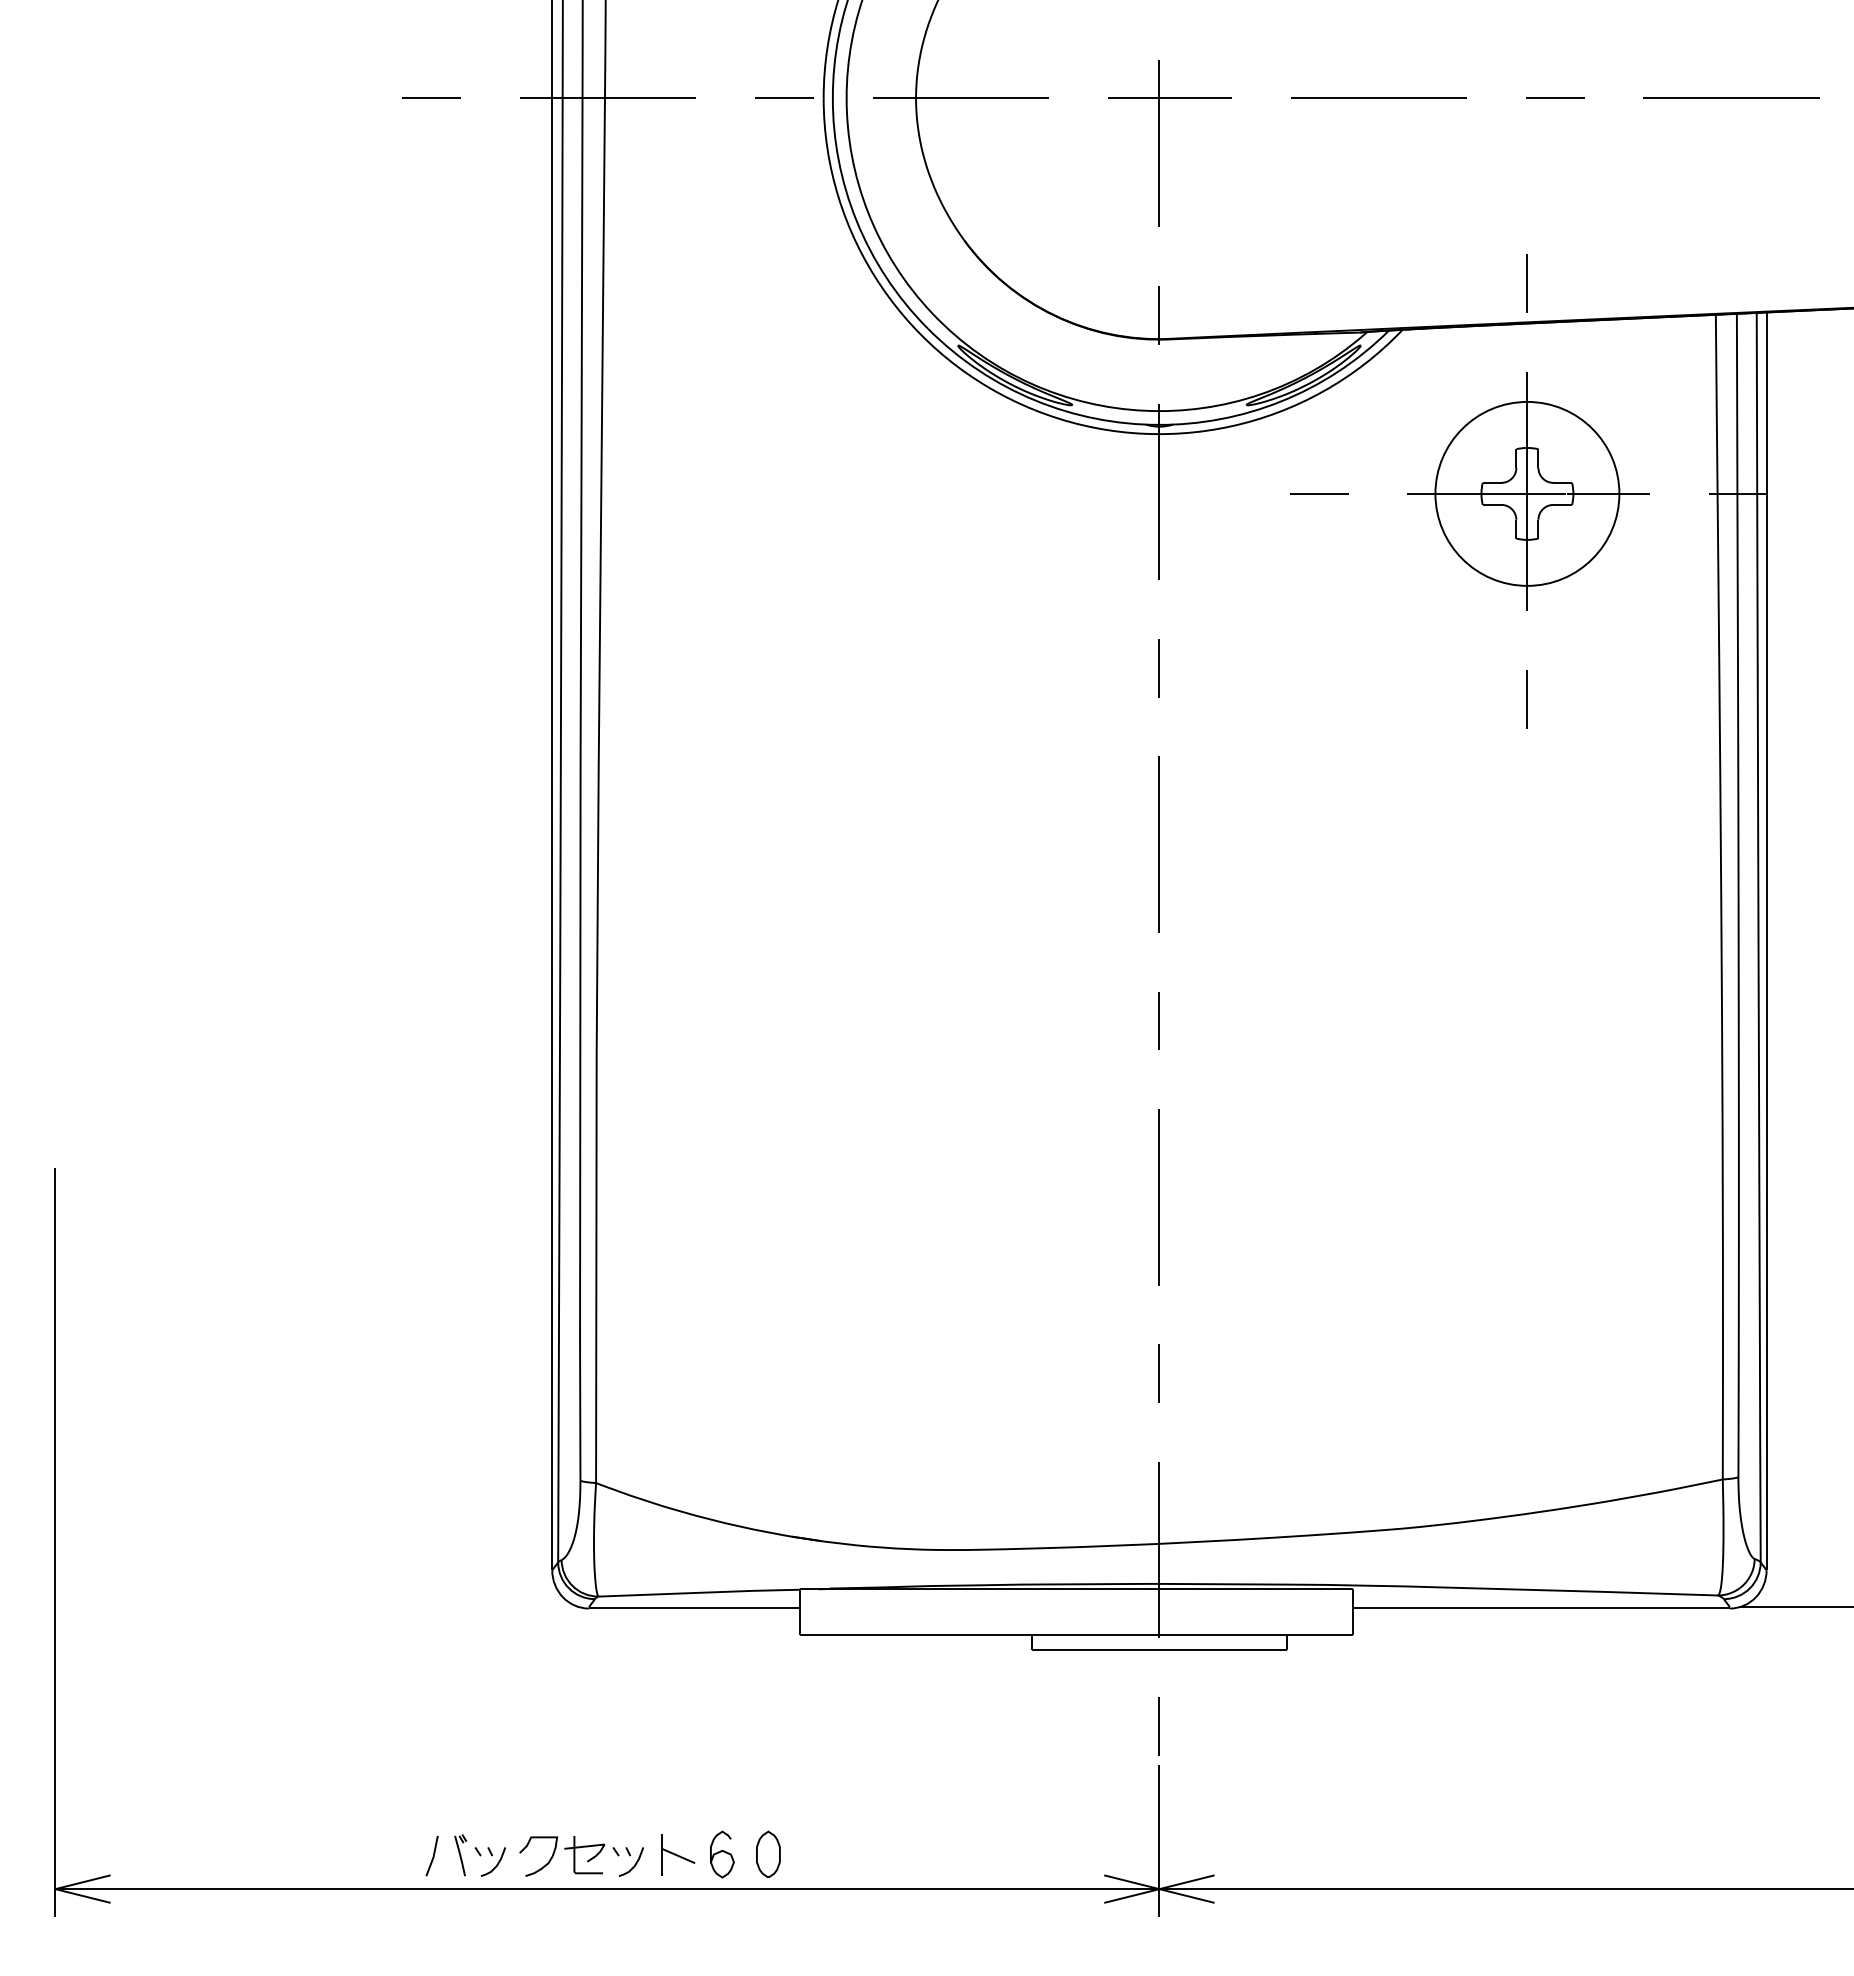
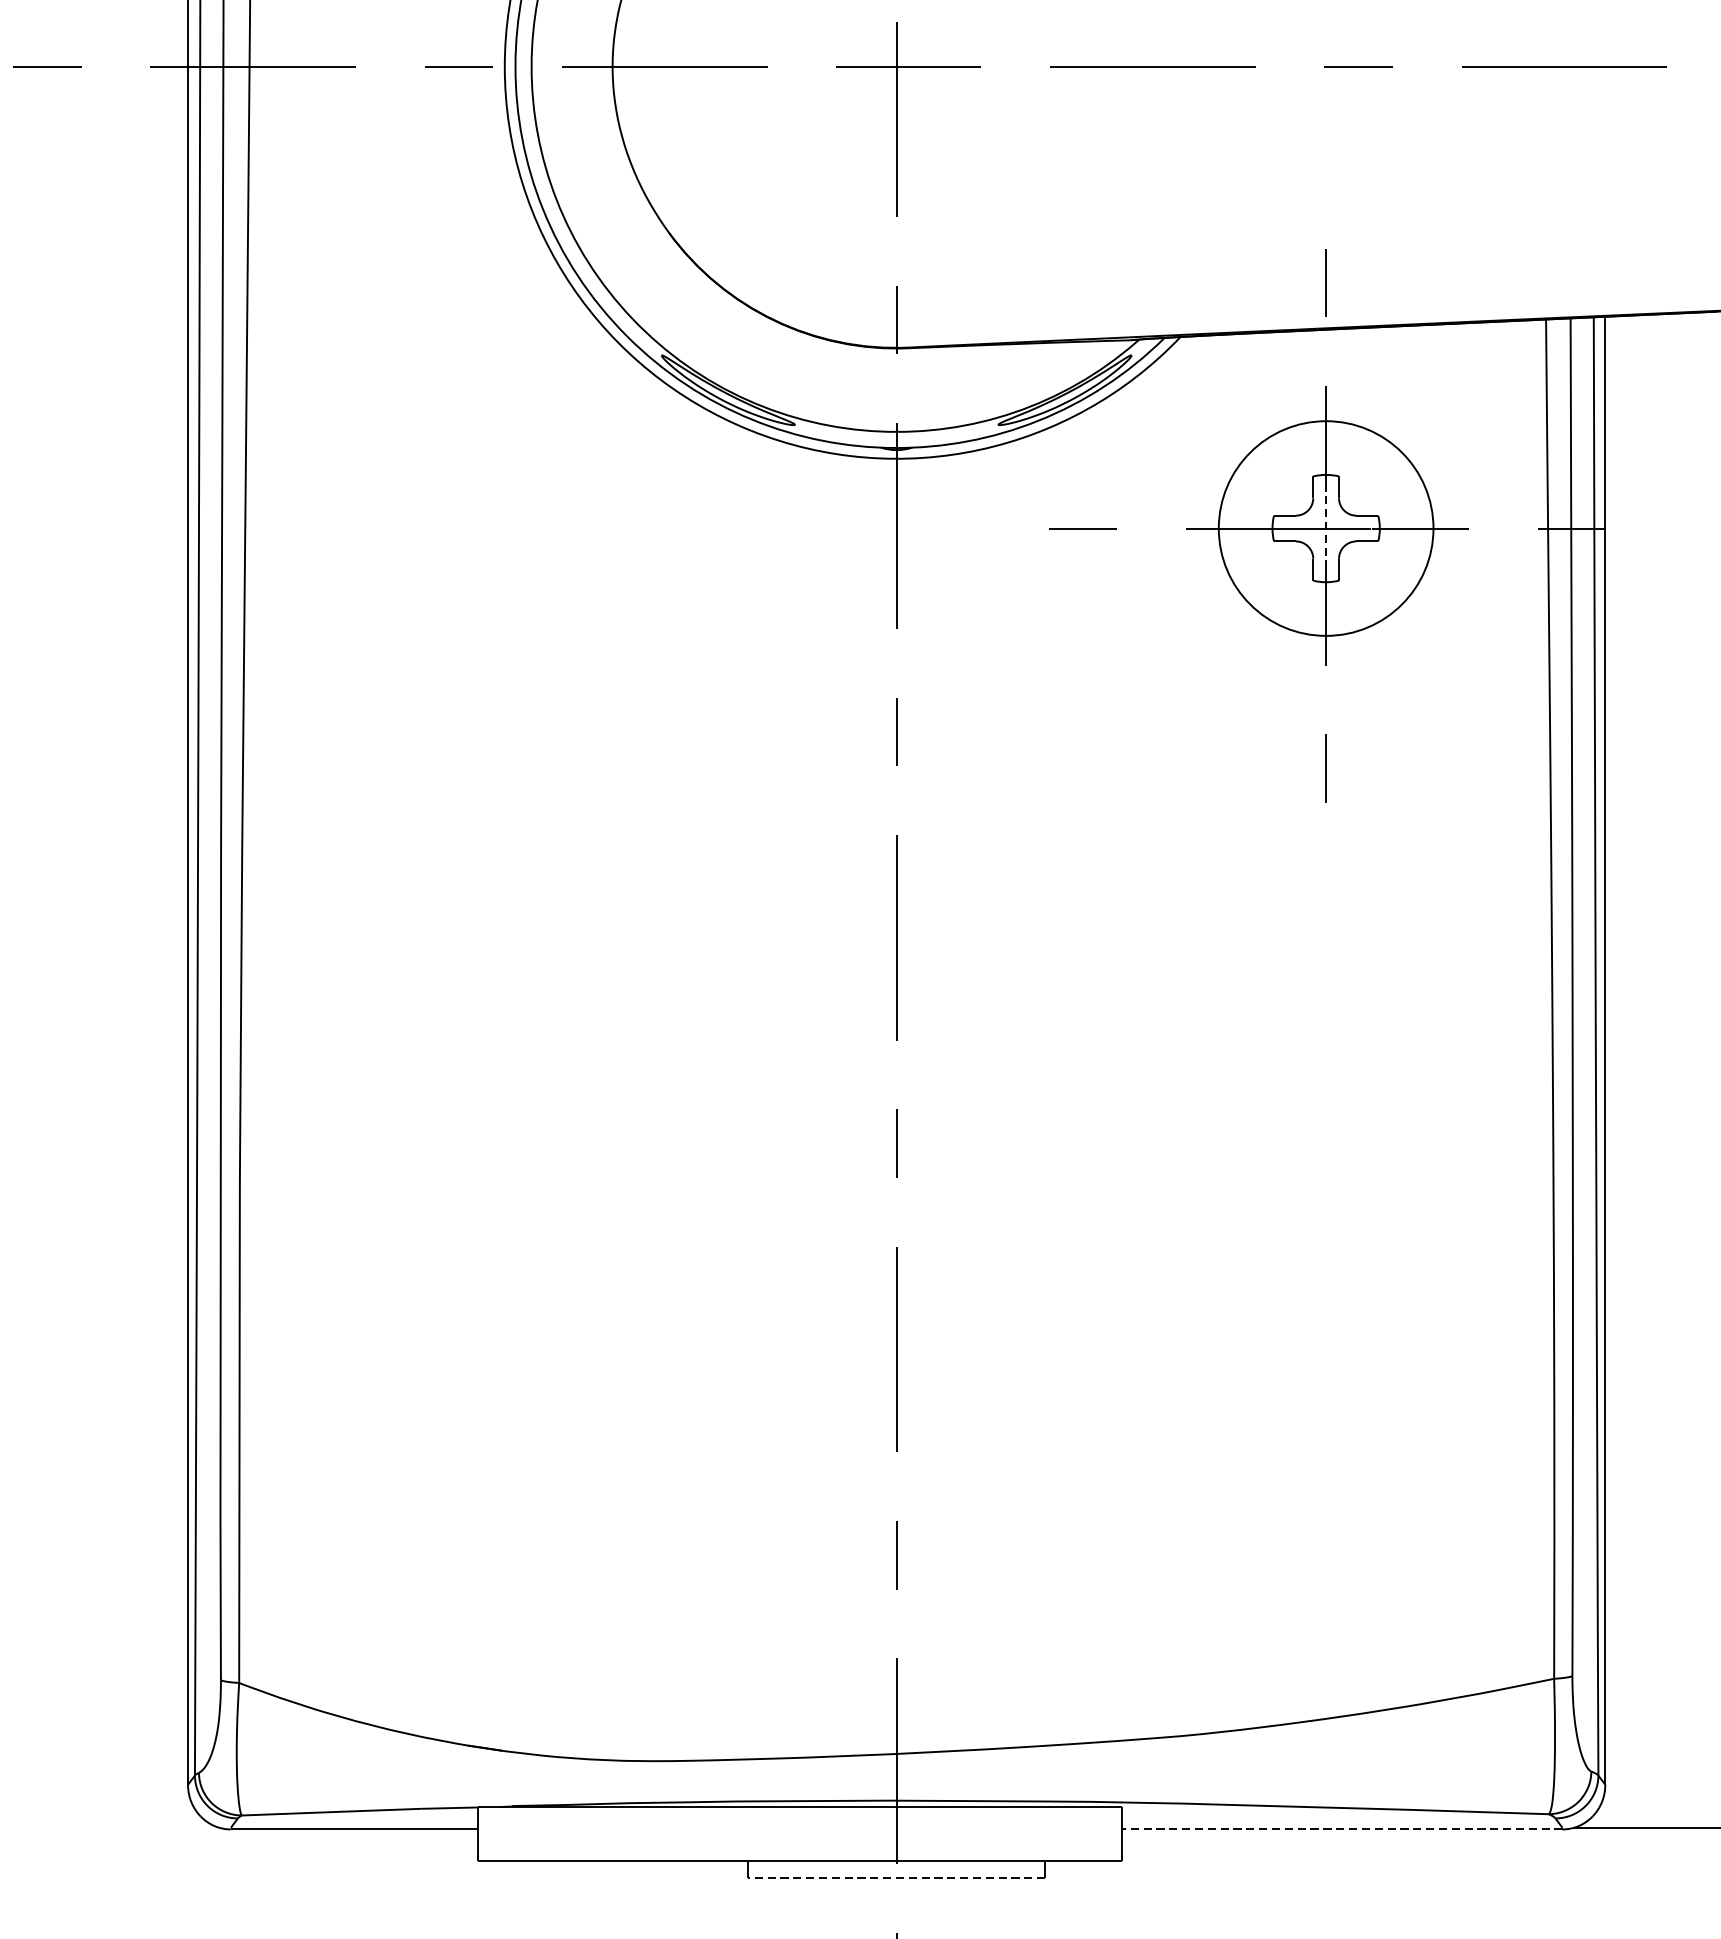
line: (1527, 493) -> (1326, 528), solid -> dashed
line: (1541, 1608) -> (1342, 1829), solid -> dashed
line: (1158, 1650) -> (895, 1878), solid -> dashed

